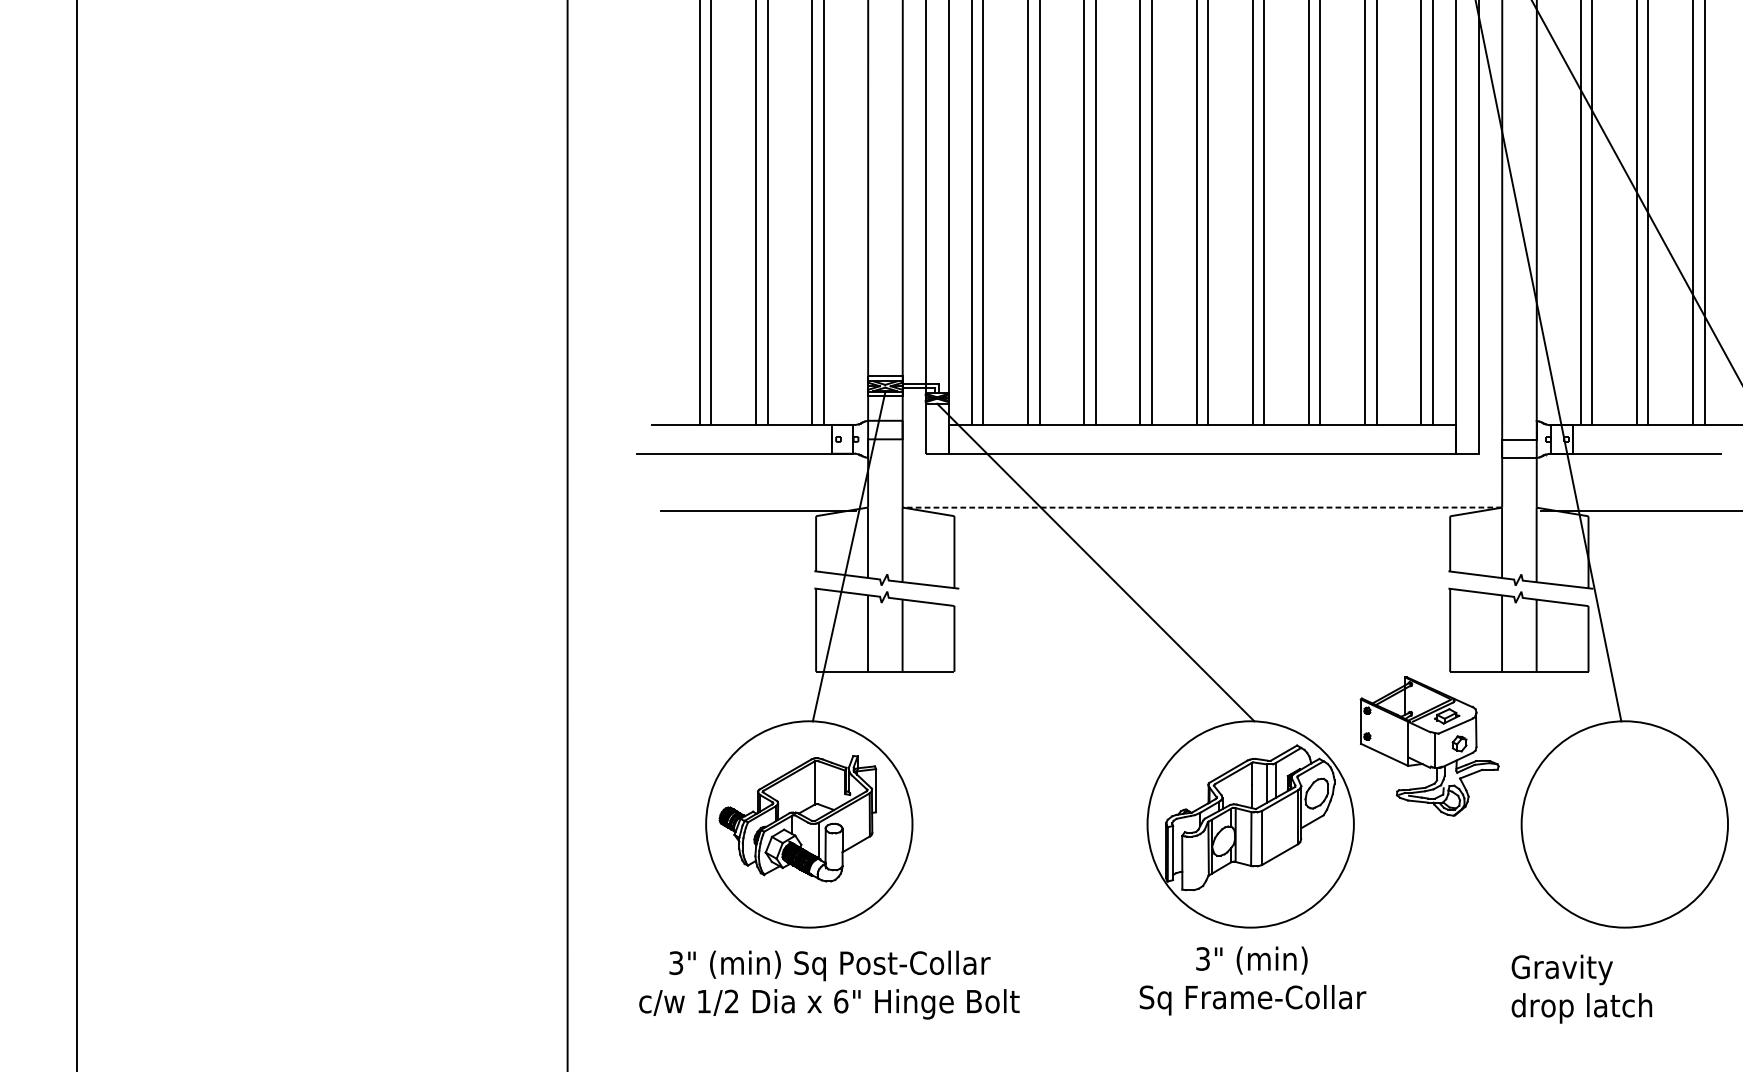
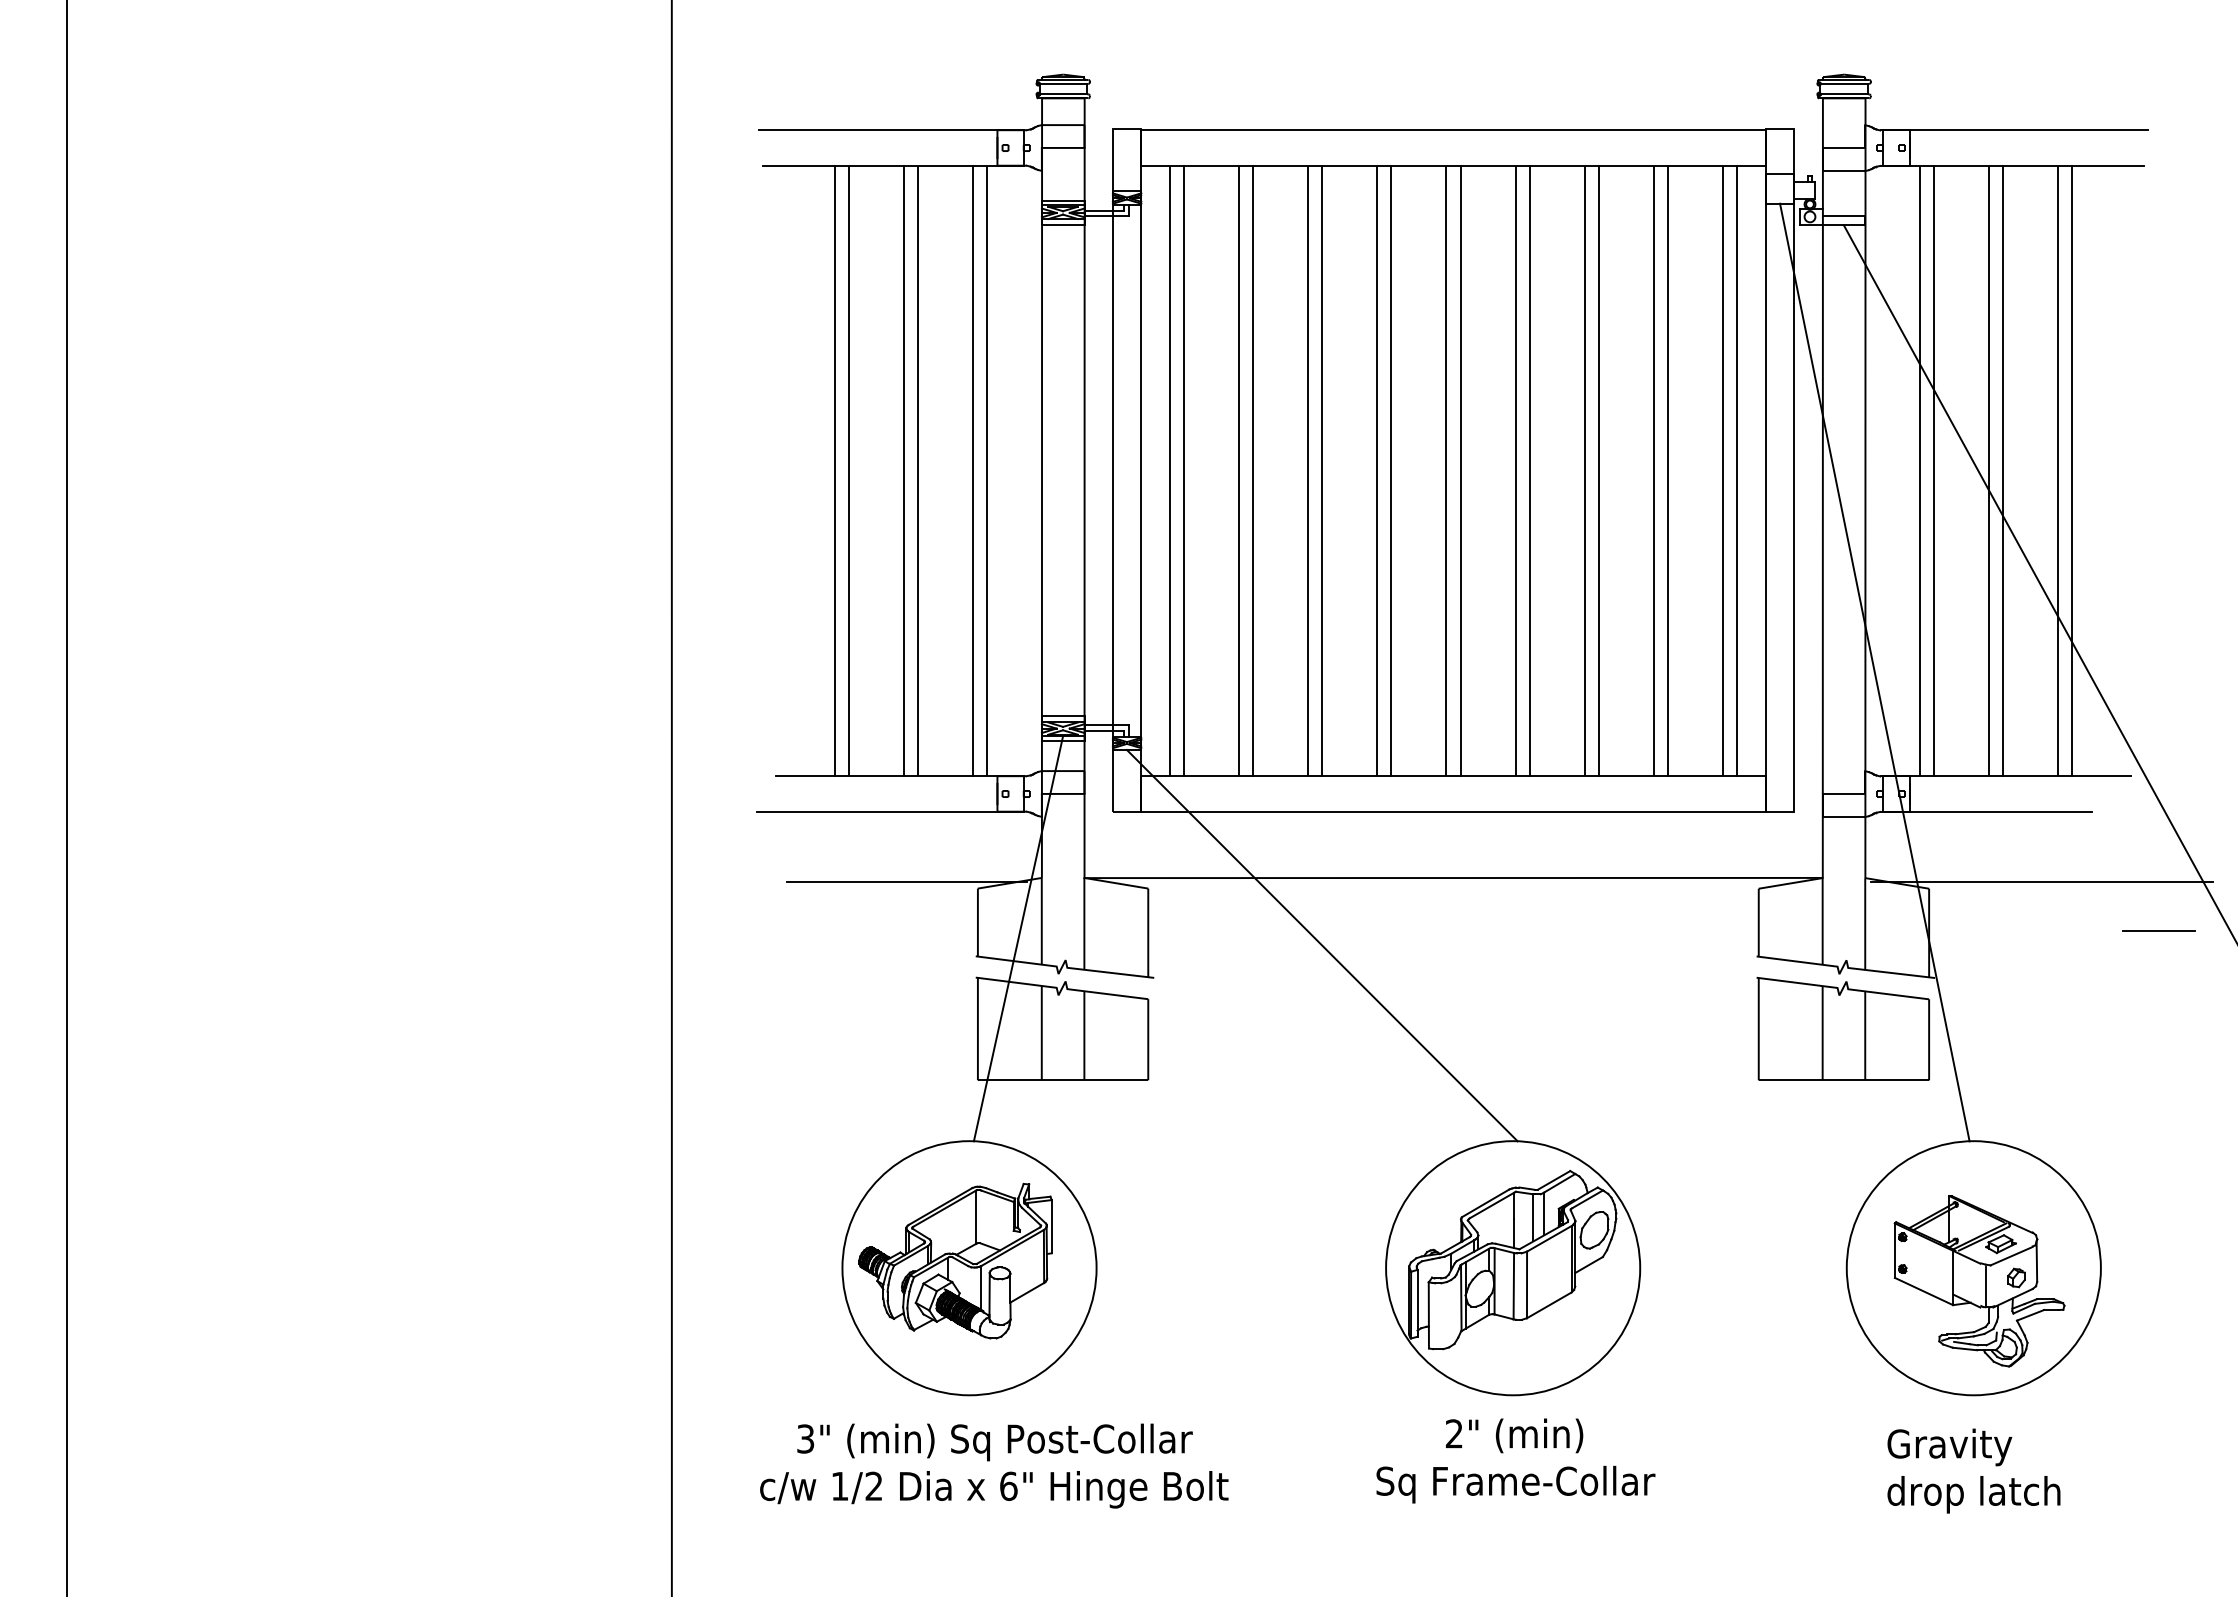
line: (1202, 508) -> (1453, 878), dashed -> solid
part: (1429, 746) -> (1979, 1281), moved
text: (1202, 958) -> (1453, 1433), 3" -> 2"
text: (1581, 988) -> (1973, 1470), moved

